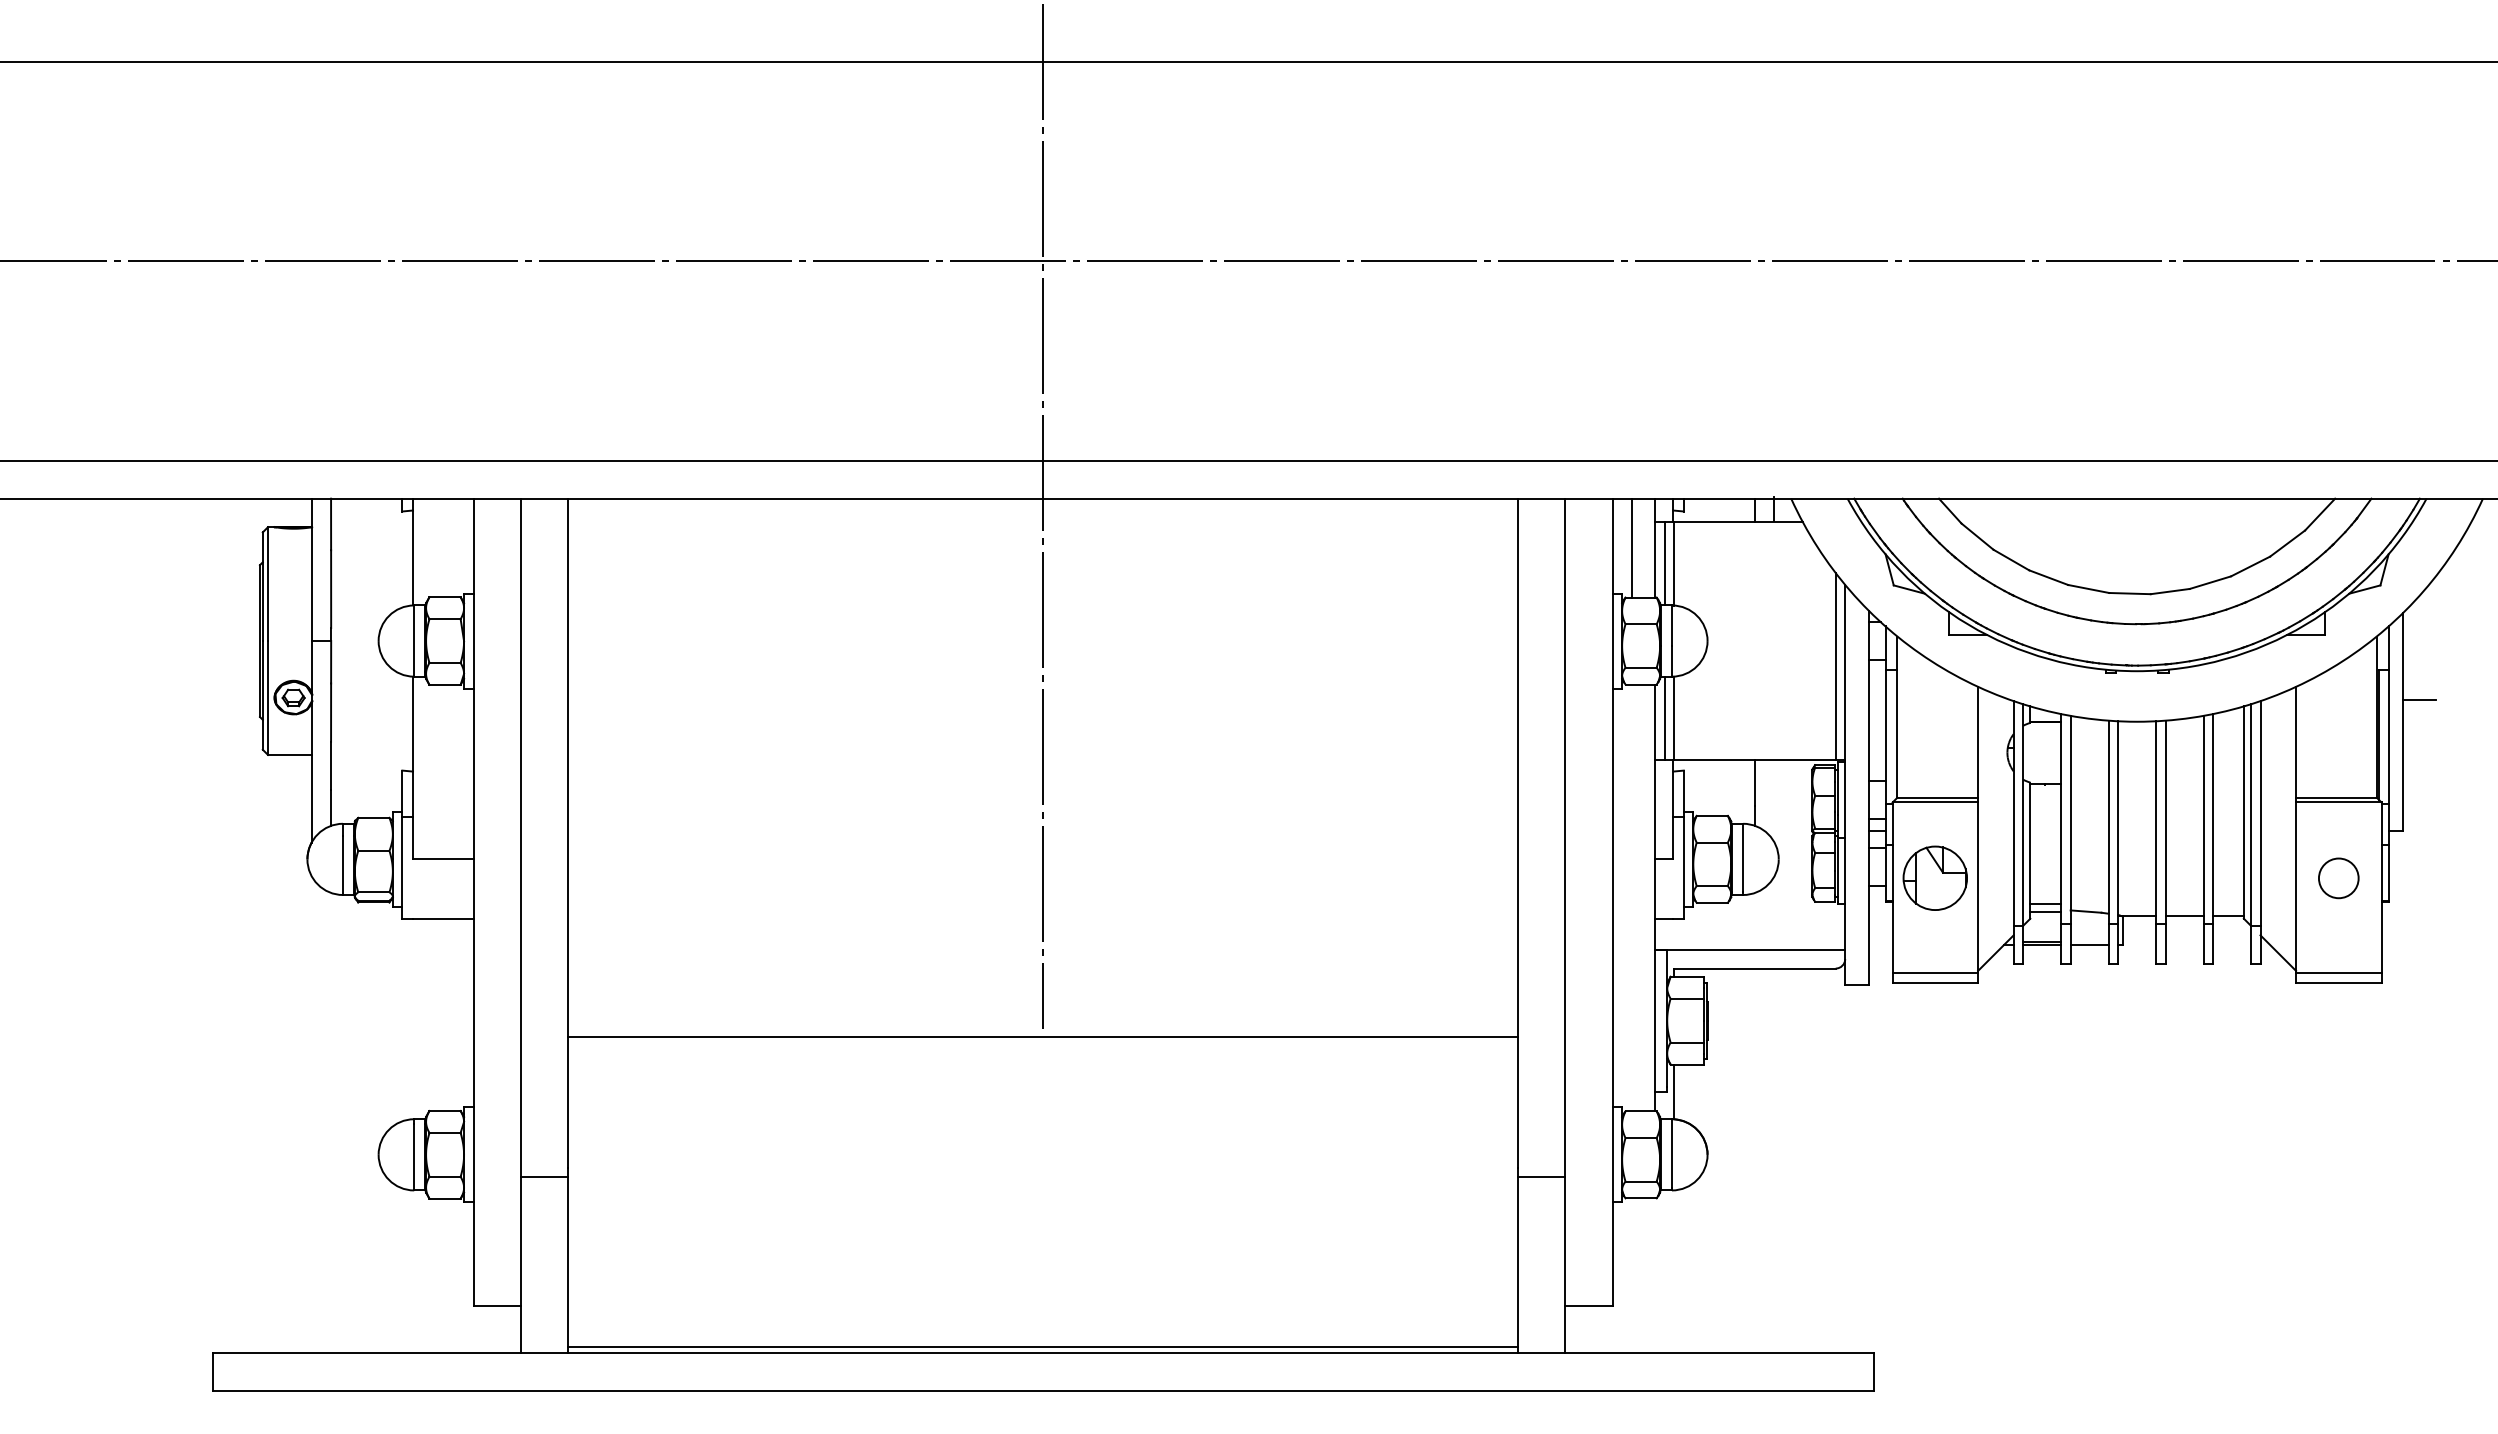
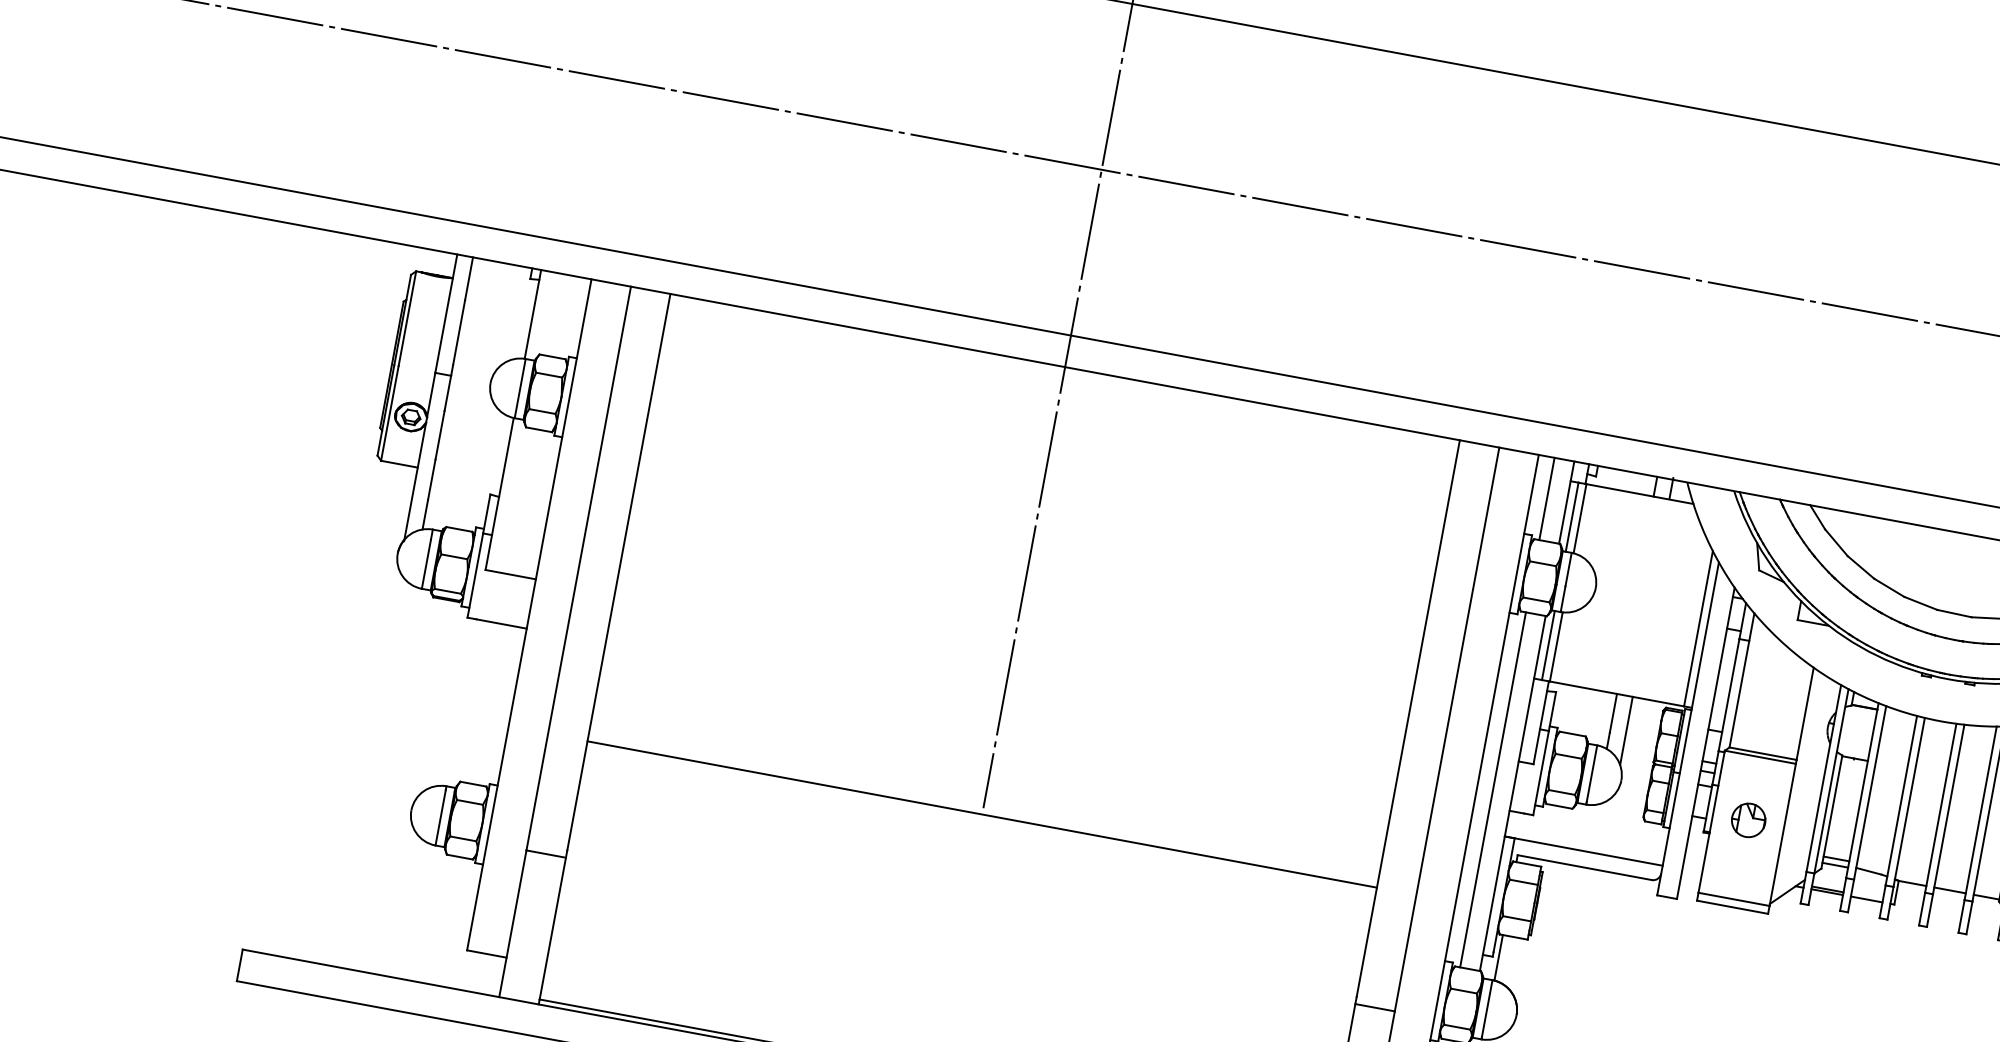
line: (1774, 800) -> (1626, 730), added
part: (1935, 878) -> (1748, 820), size x0.62
line: (1631, 897) -> (1493, 789), added

